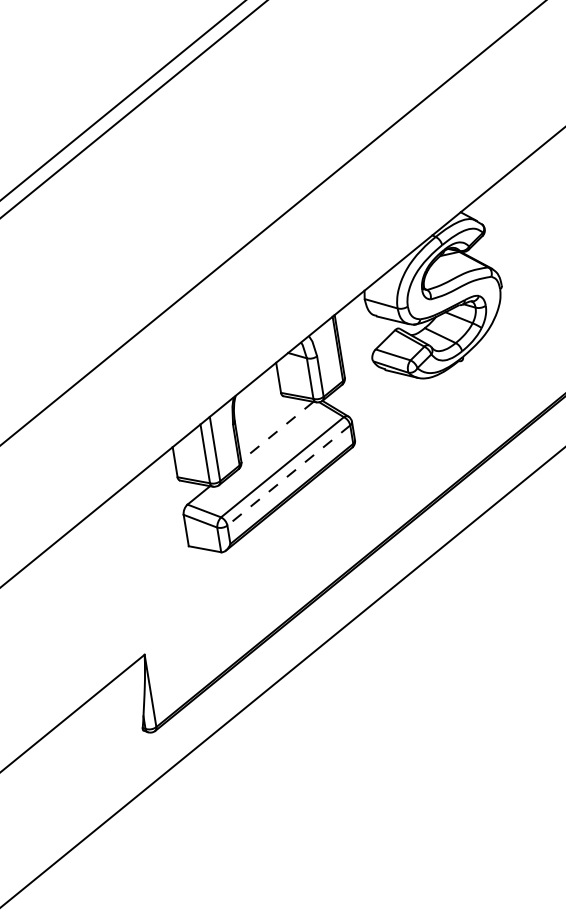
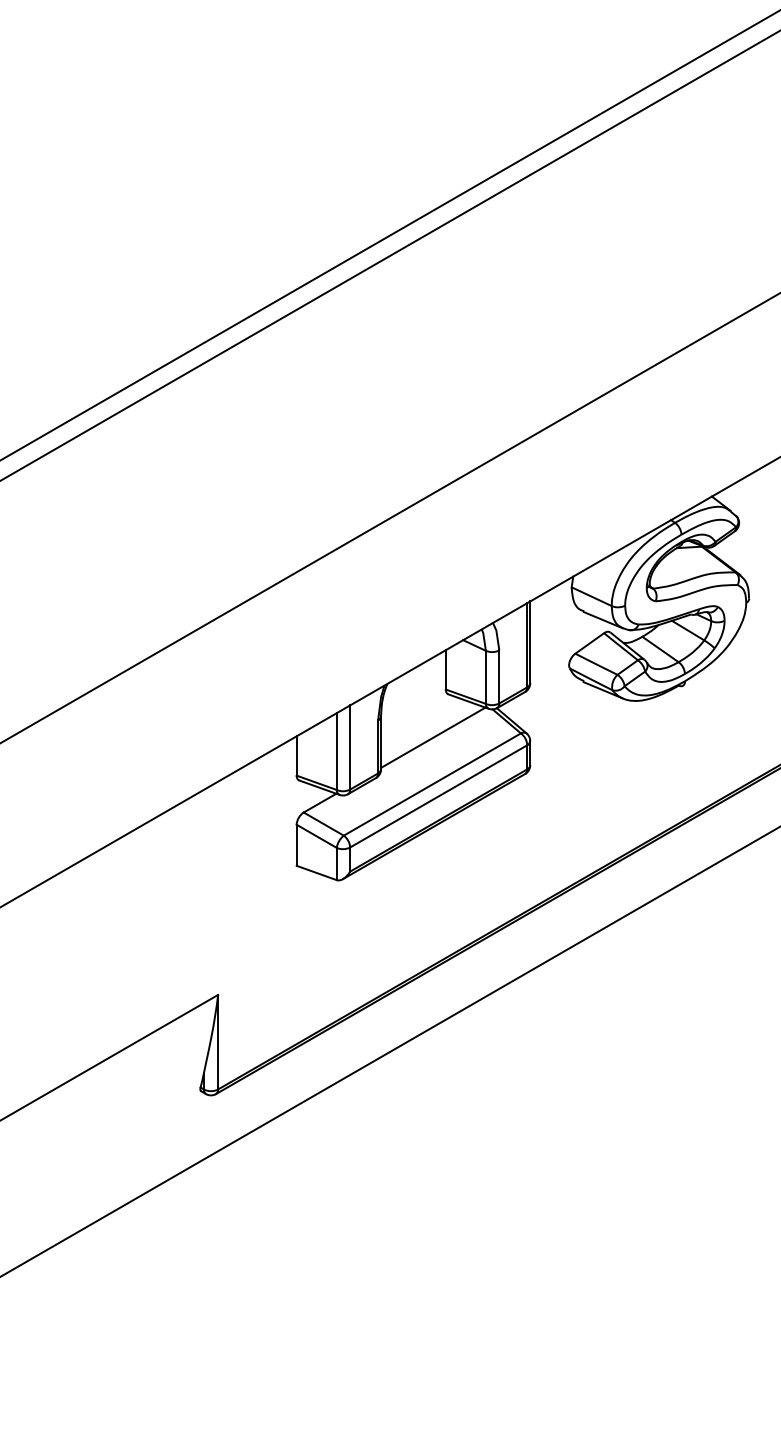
line: (276, 432) -> (432, 738), dashed -> solid
line: (288, 475) -> (438, 796), dashed -> solid

